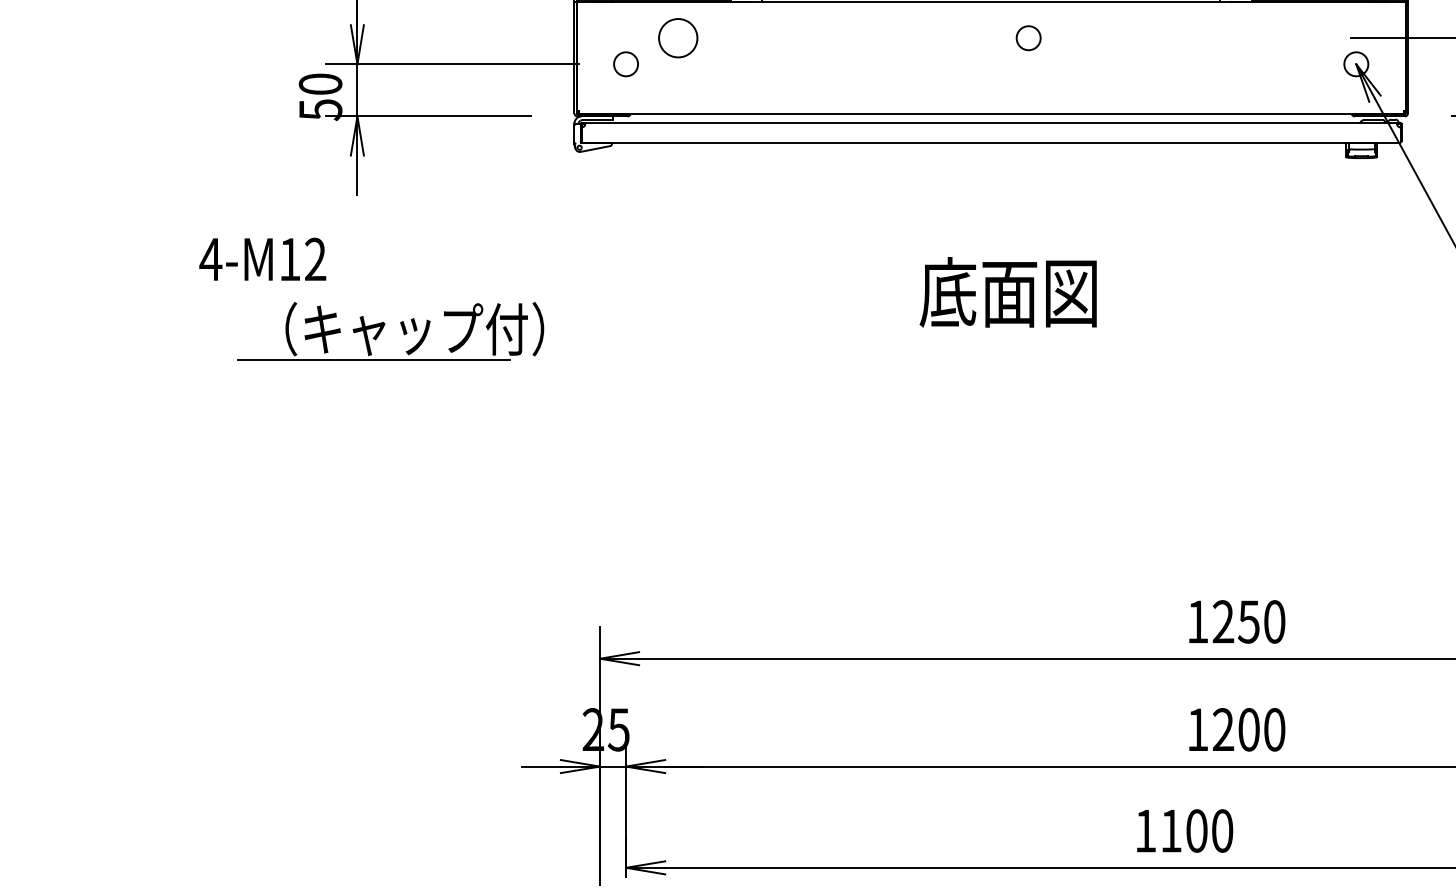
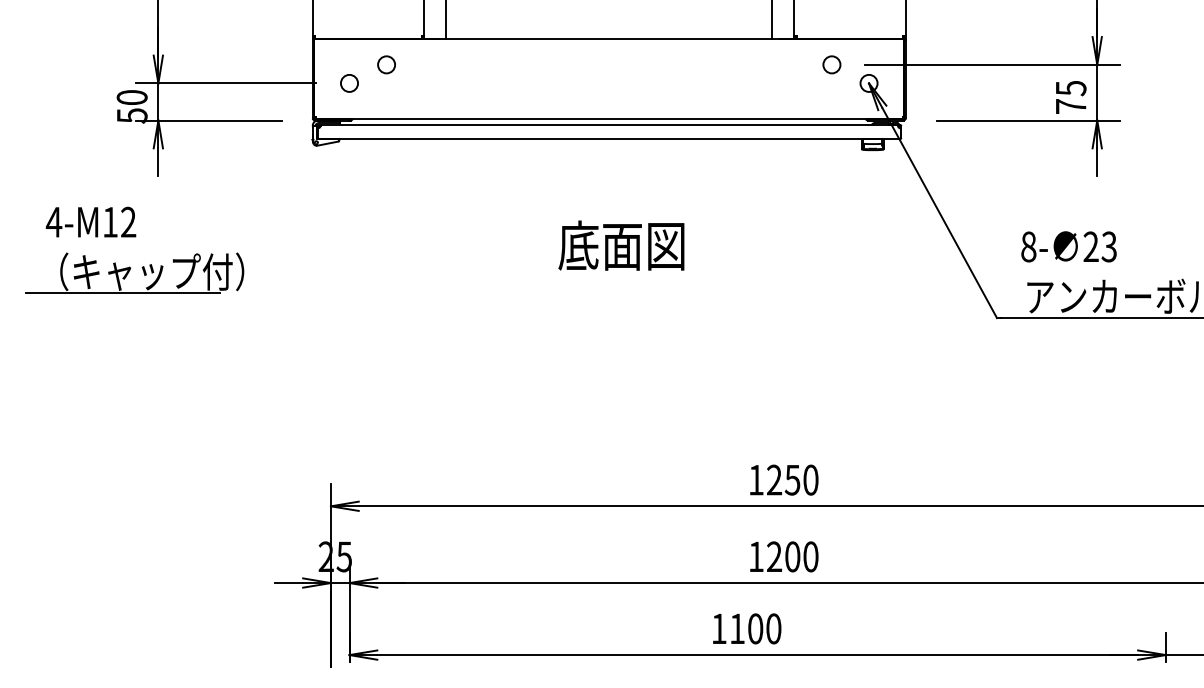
circle: (678, 37) -> (386, 64), size x0.62
circle: (1028, 37) -> (831, 64), moved
part: (389, 330) -> (134, 272), moved

